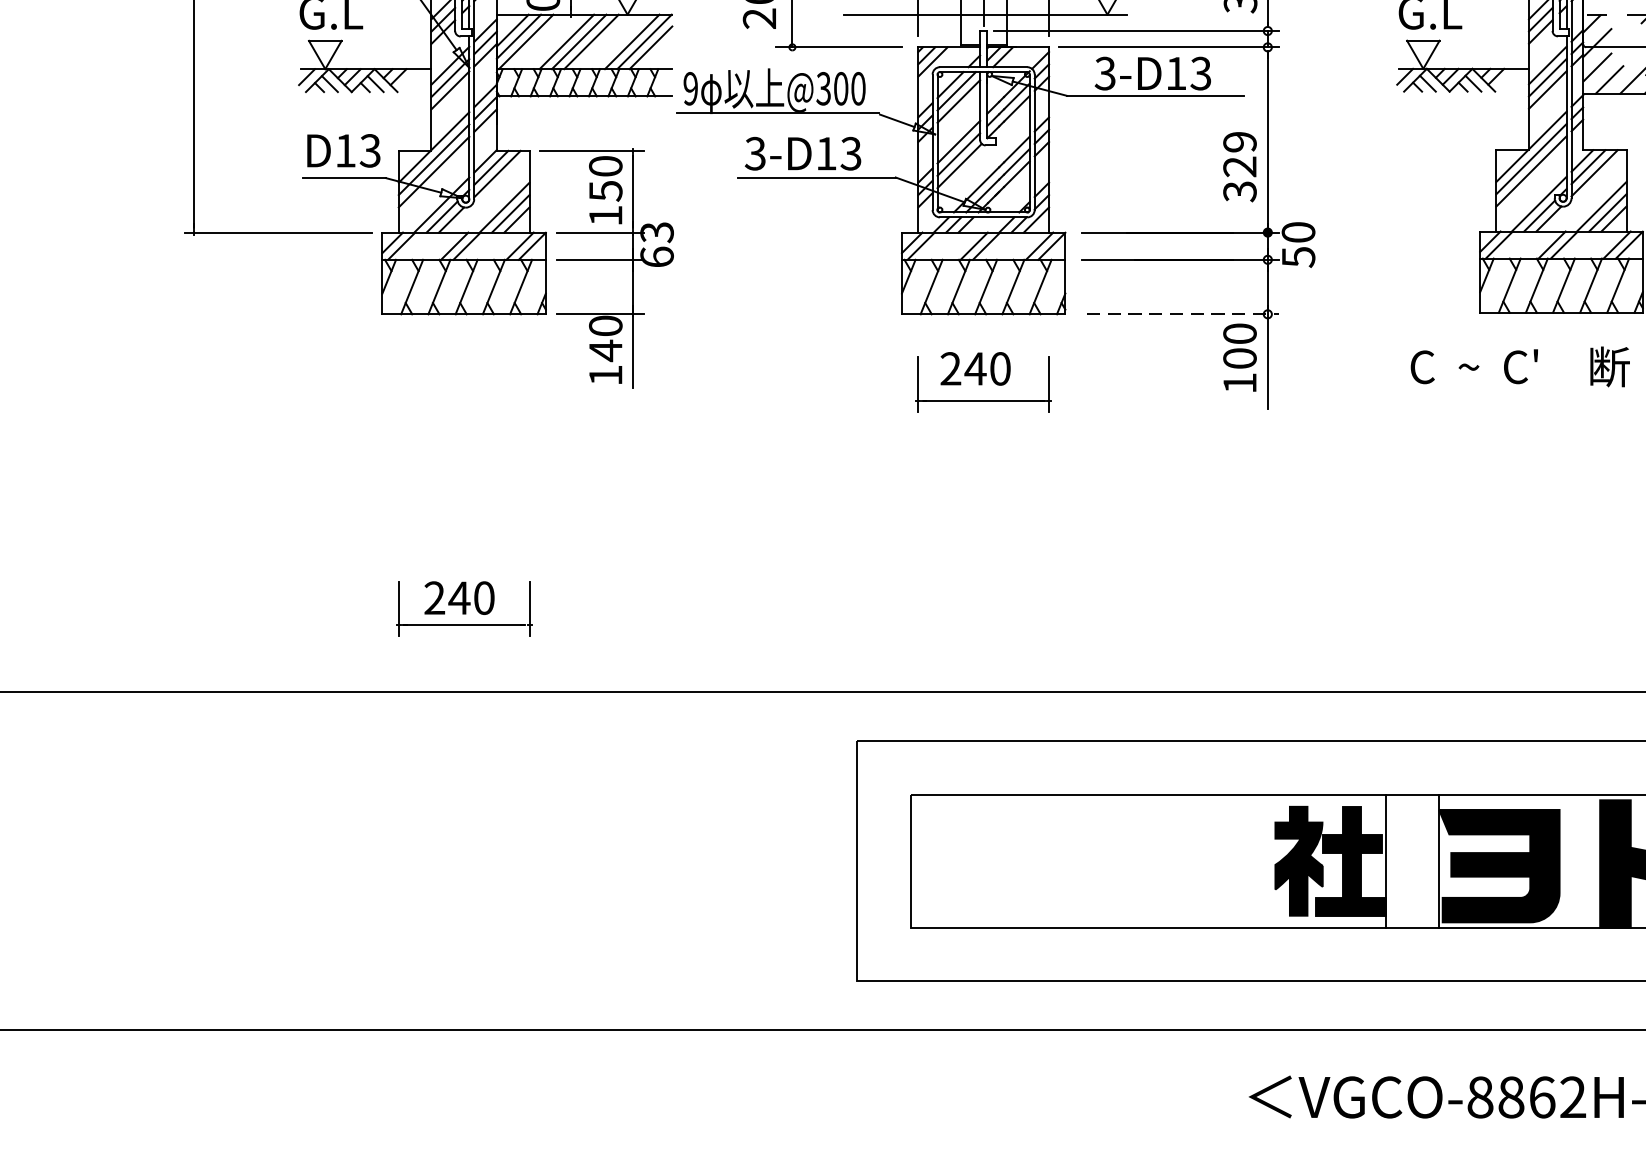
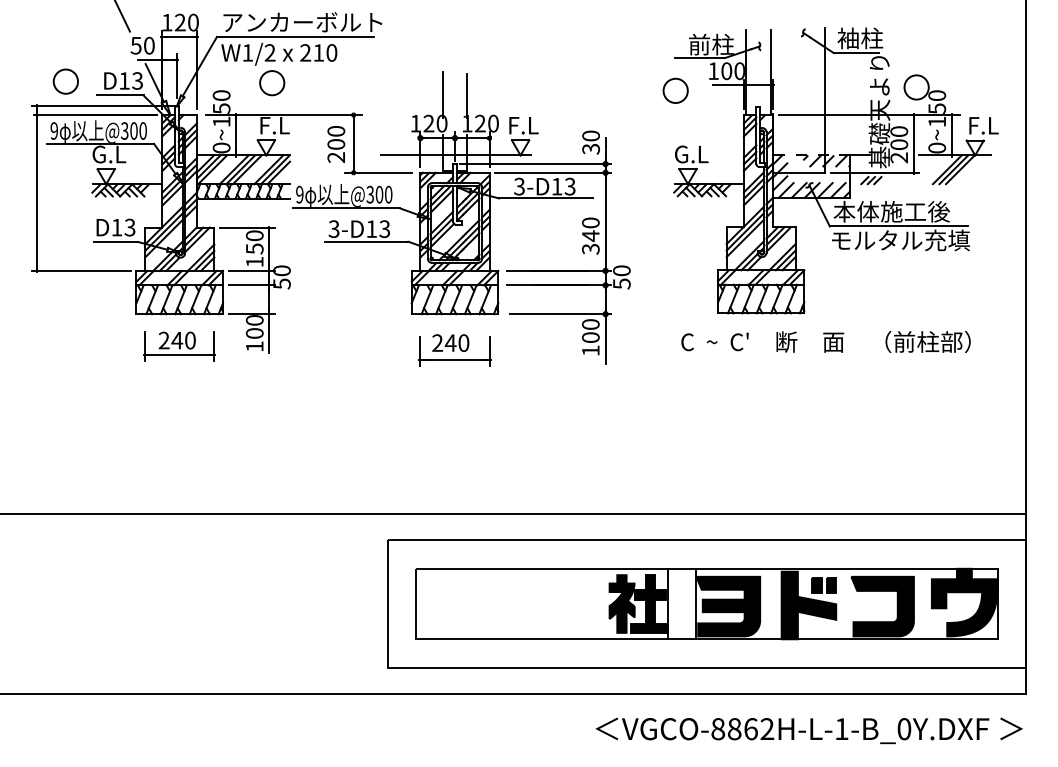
text: (1239, 154) -> (590, 229), 329 -> 340
text: (656, 245) -> (281, 277), 63 -> 50
line: (1182, 314) -> (560, 314), dashed -> solid
text: (605, 350) -> (254, 333), 140 -> 100
part: (463, 609) -> (179, 346), moved

